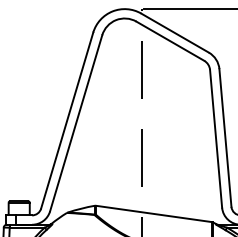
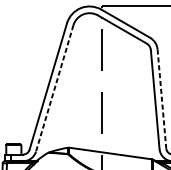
line: (76, 123) -> (54, 88), solid -> dashed
line: (225, 138) -> (161, 99), solid -> dashed

